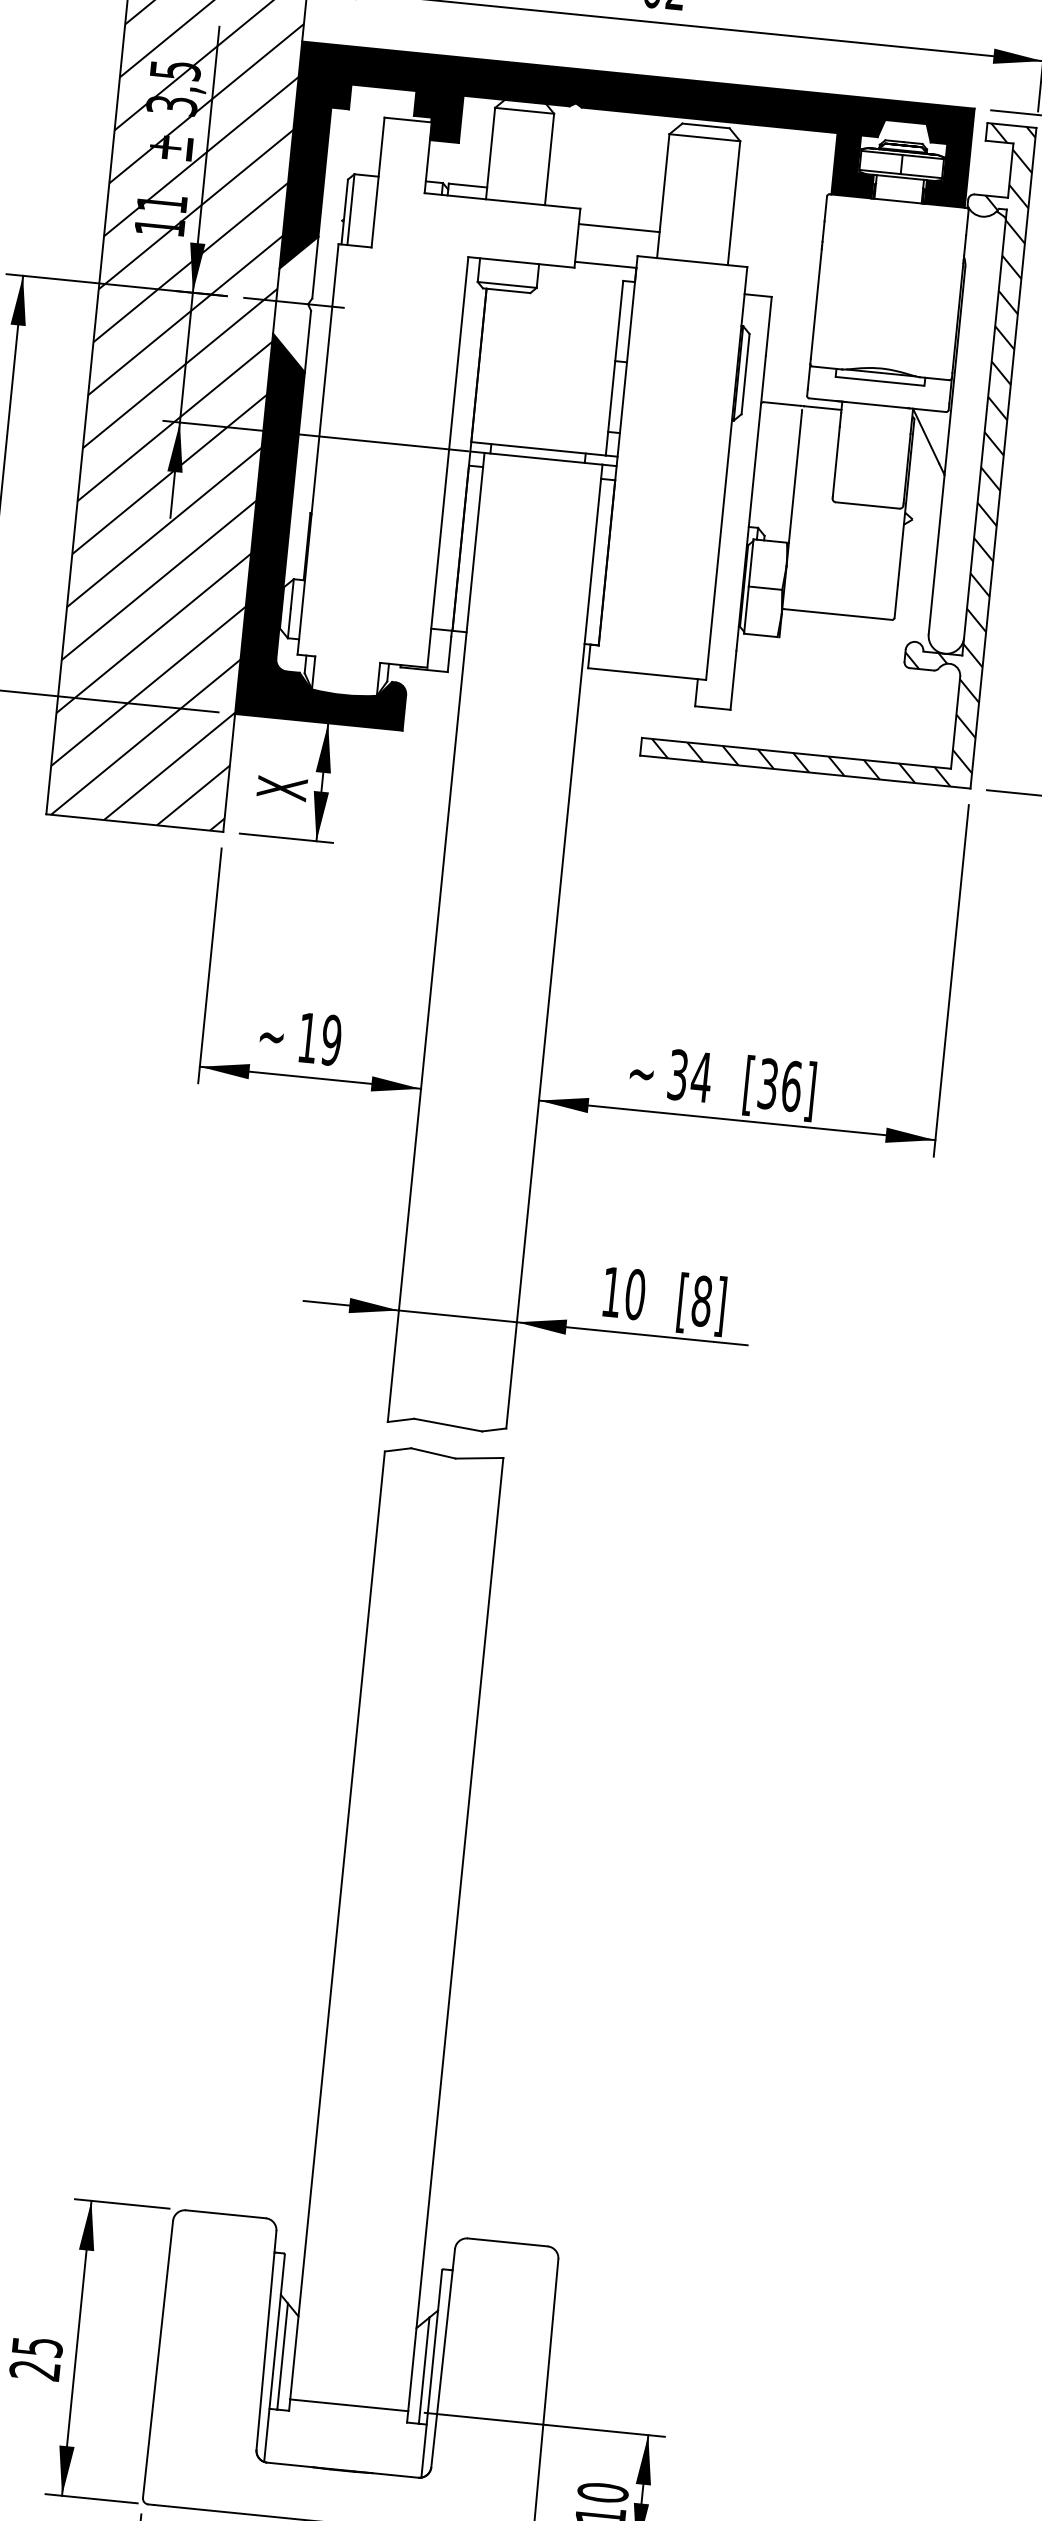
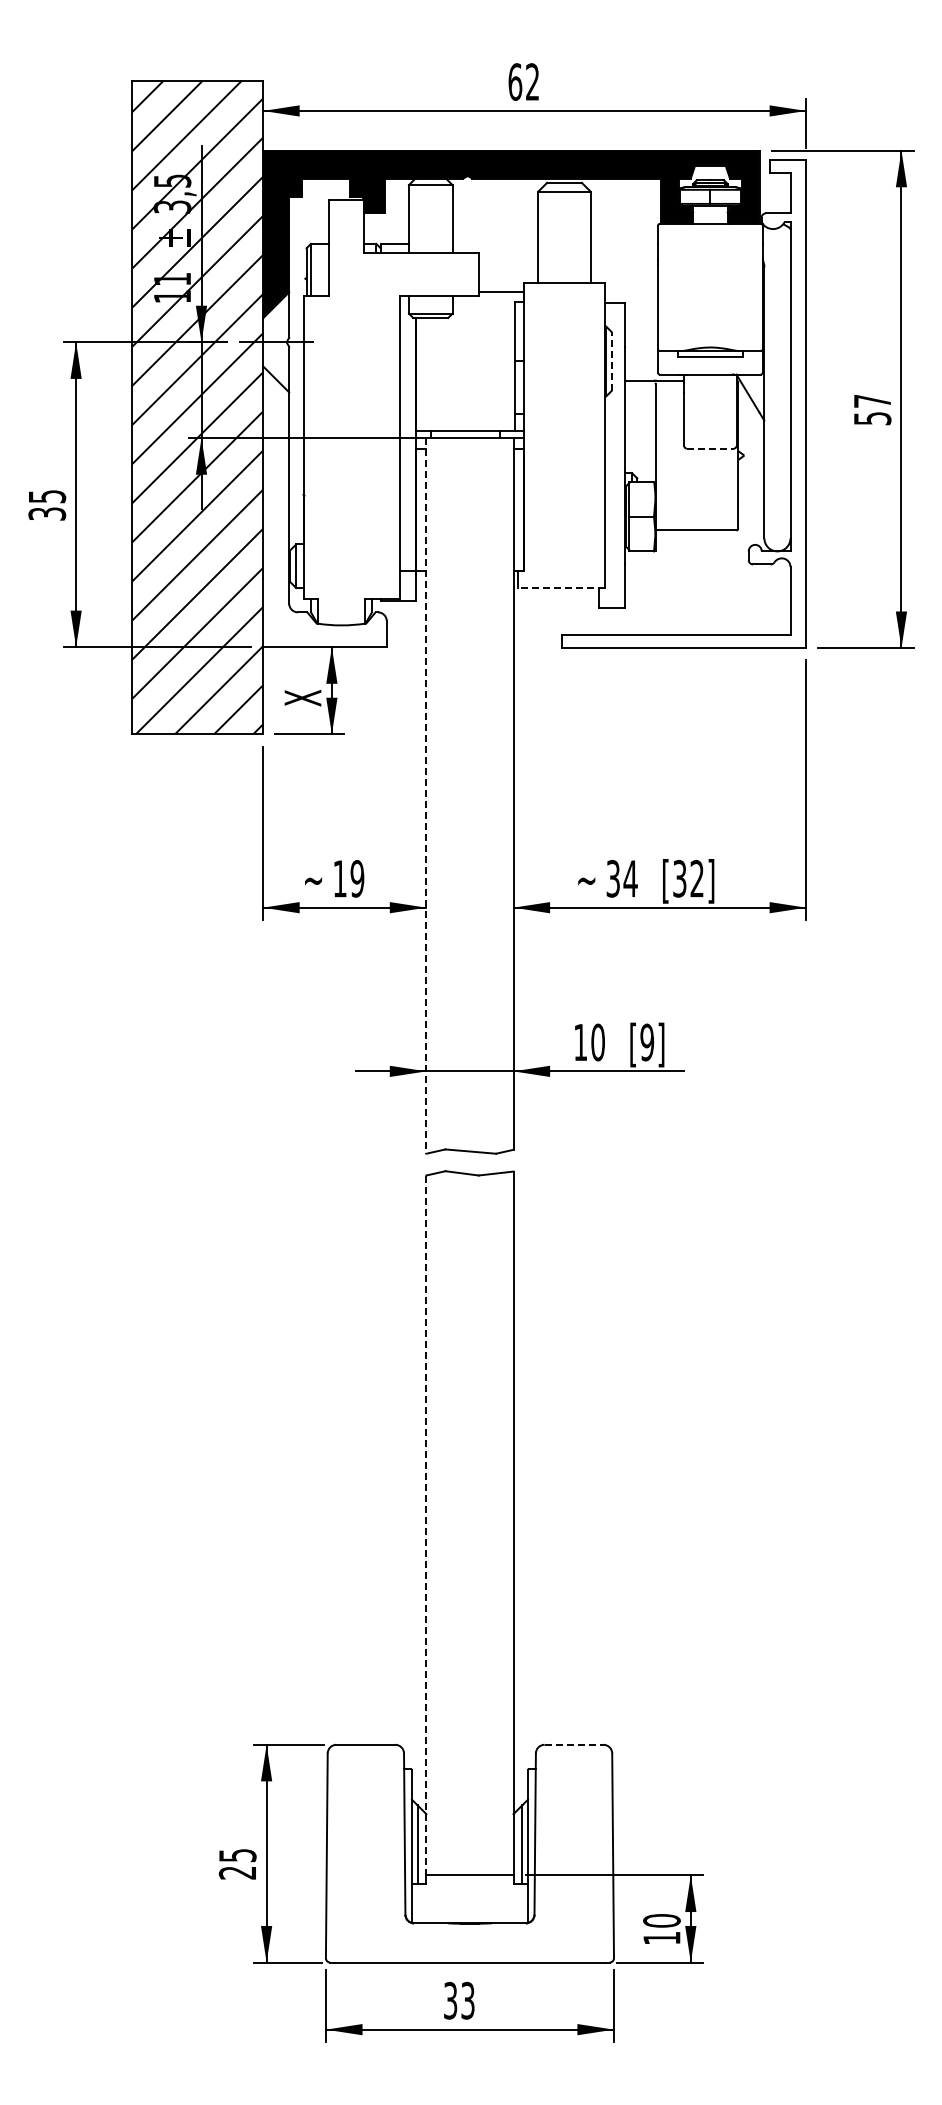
line: (619, 227) -> (508, 263), removed
line: (745, 374) -> (611, 361), solid -> dashed
hatch: (842, 442) -> (687, 404), removed
line: (867, 505) -> (710, 448), solid -> dashed
fill: (337, 531) -> (324, 506), removed
line: (647, 673) -> (561, 587), solid -> dashed
line: (436, 936) -> (426, 795), solid -> dashed
text: (792, 1085) -> (697, 878), [36] -> [32]
text: (702, 1301) -> (647, 1042), [8] -> [9]
line: (337, 1925) -> (426, 1525), solid -> dashed
line: (508, 2242) -> (574, 1744), solid -> dashed

